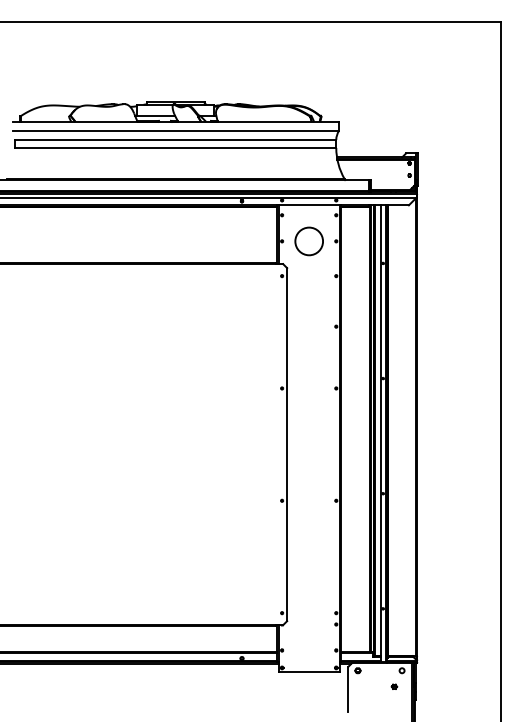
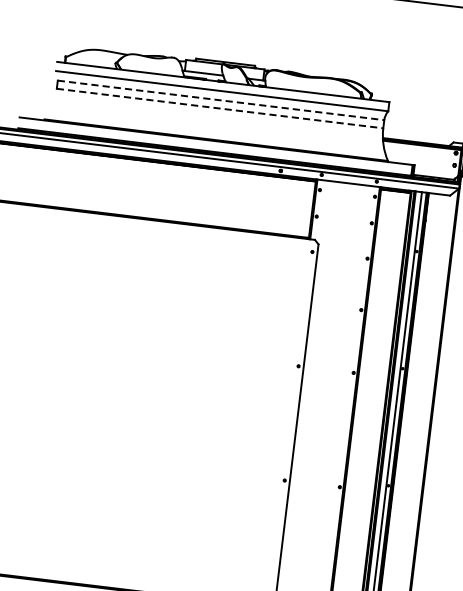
line: (176, 139) -> (221, 100), solid -> dashed
line: (176, 147) -> (220, 108), solid -> dashed
circle: (308, 241) -> (343, 220), removed

